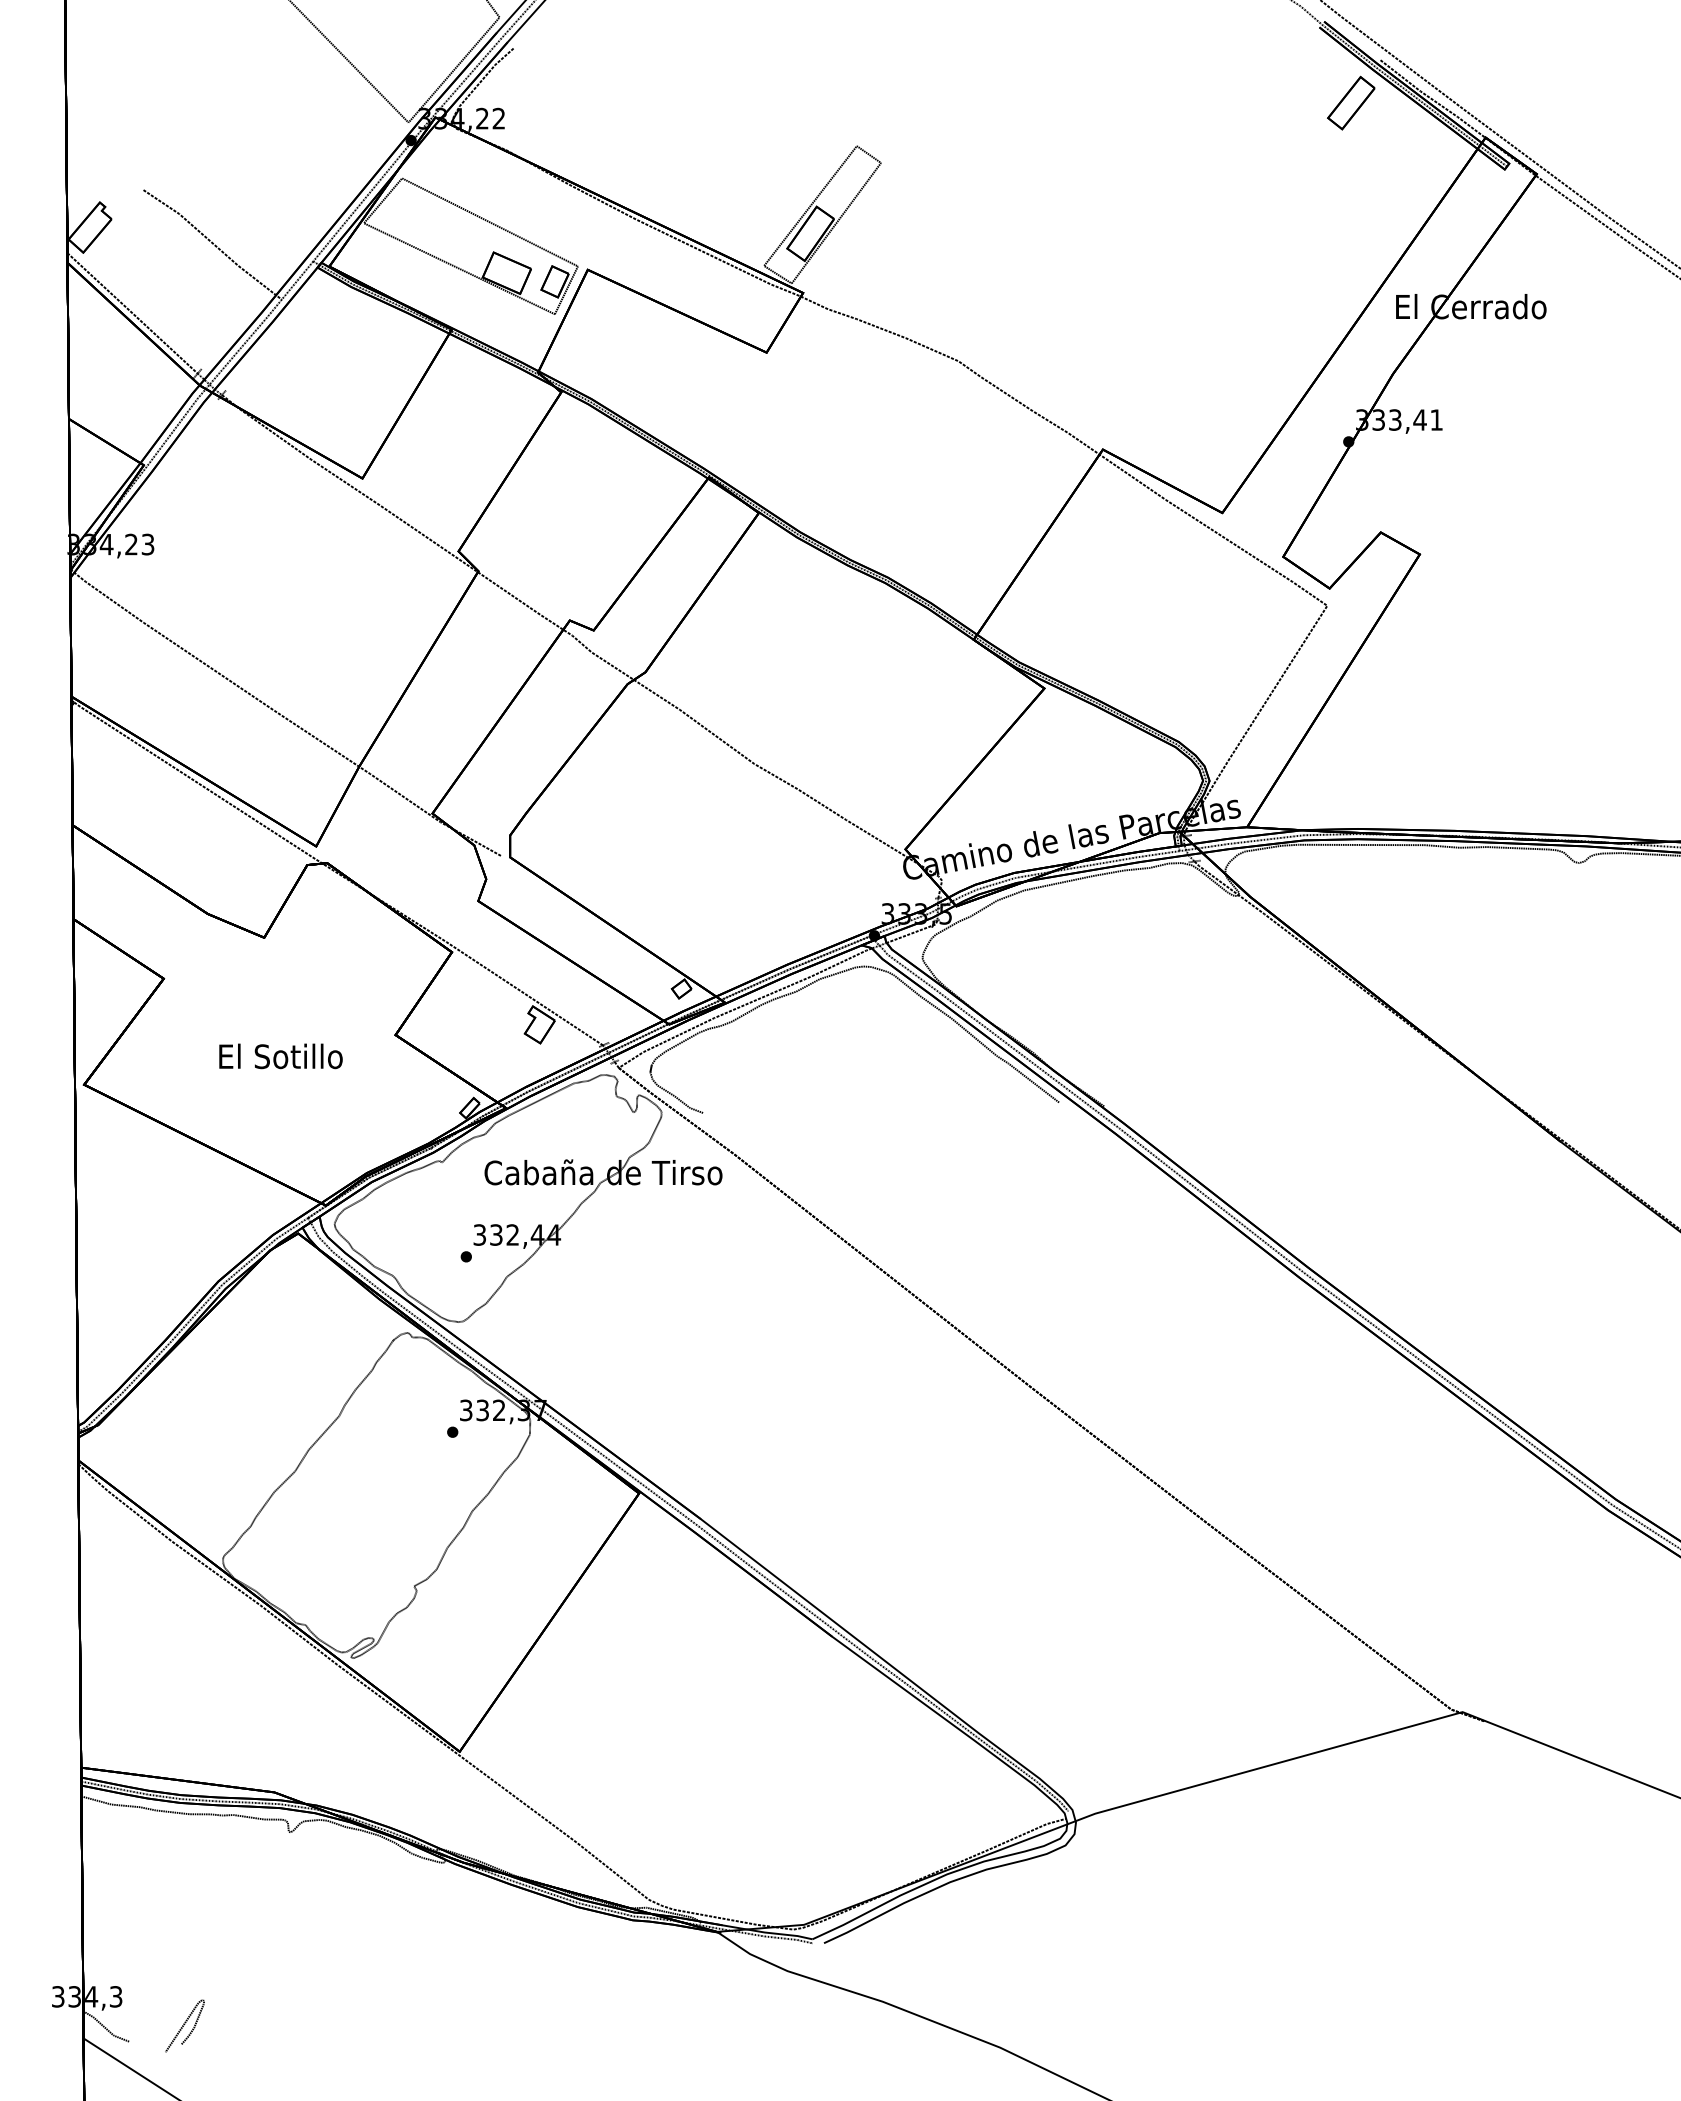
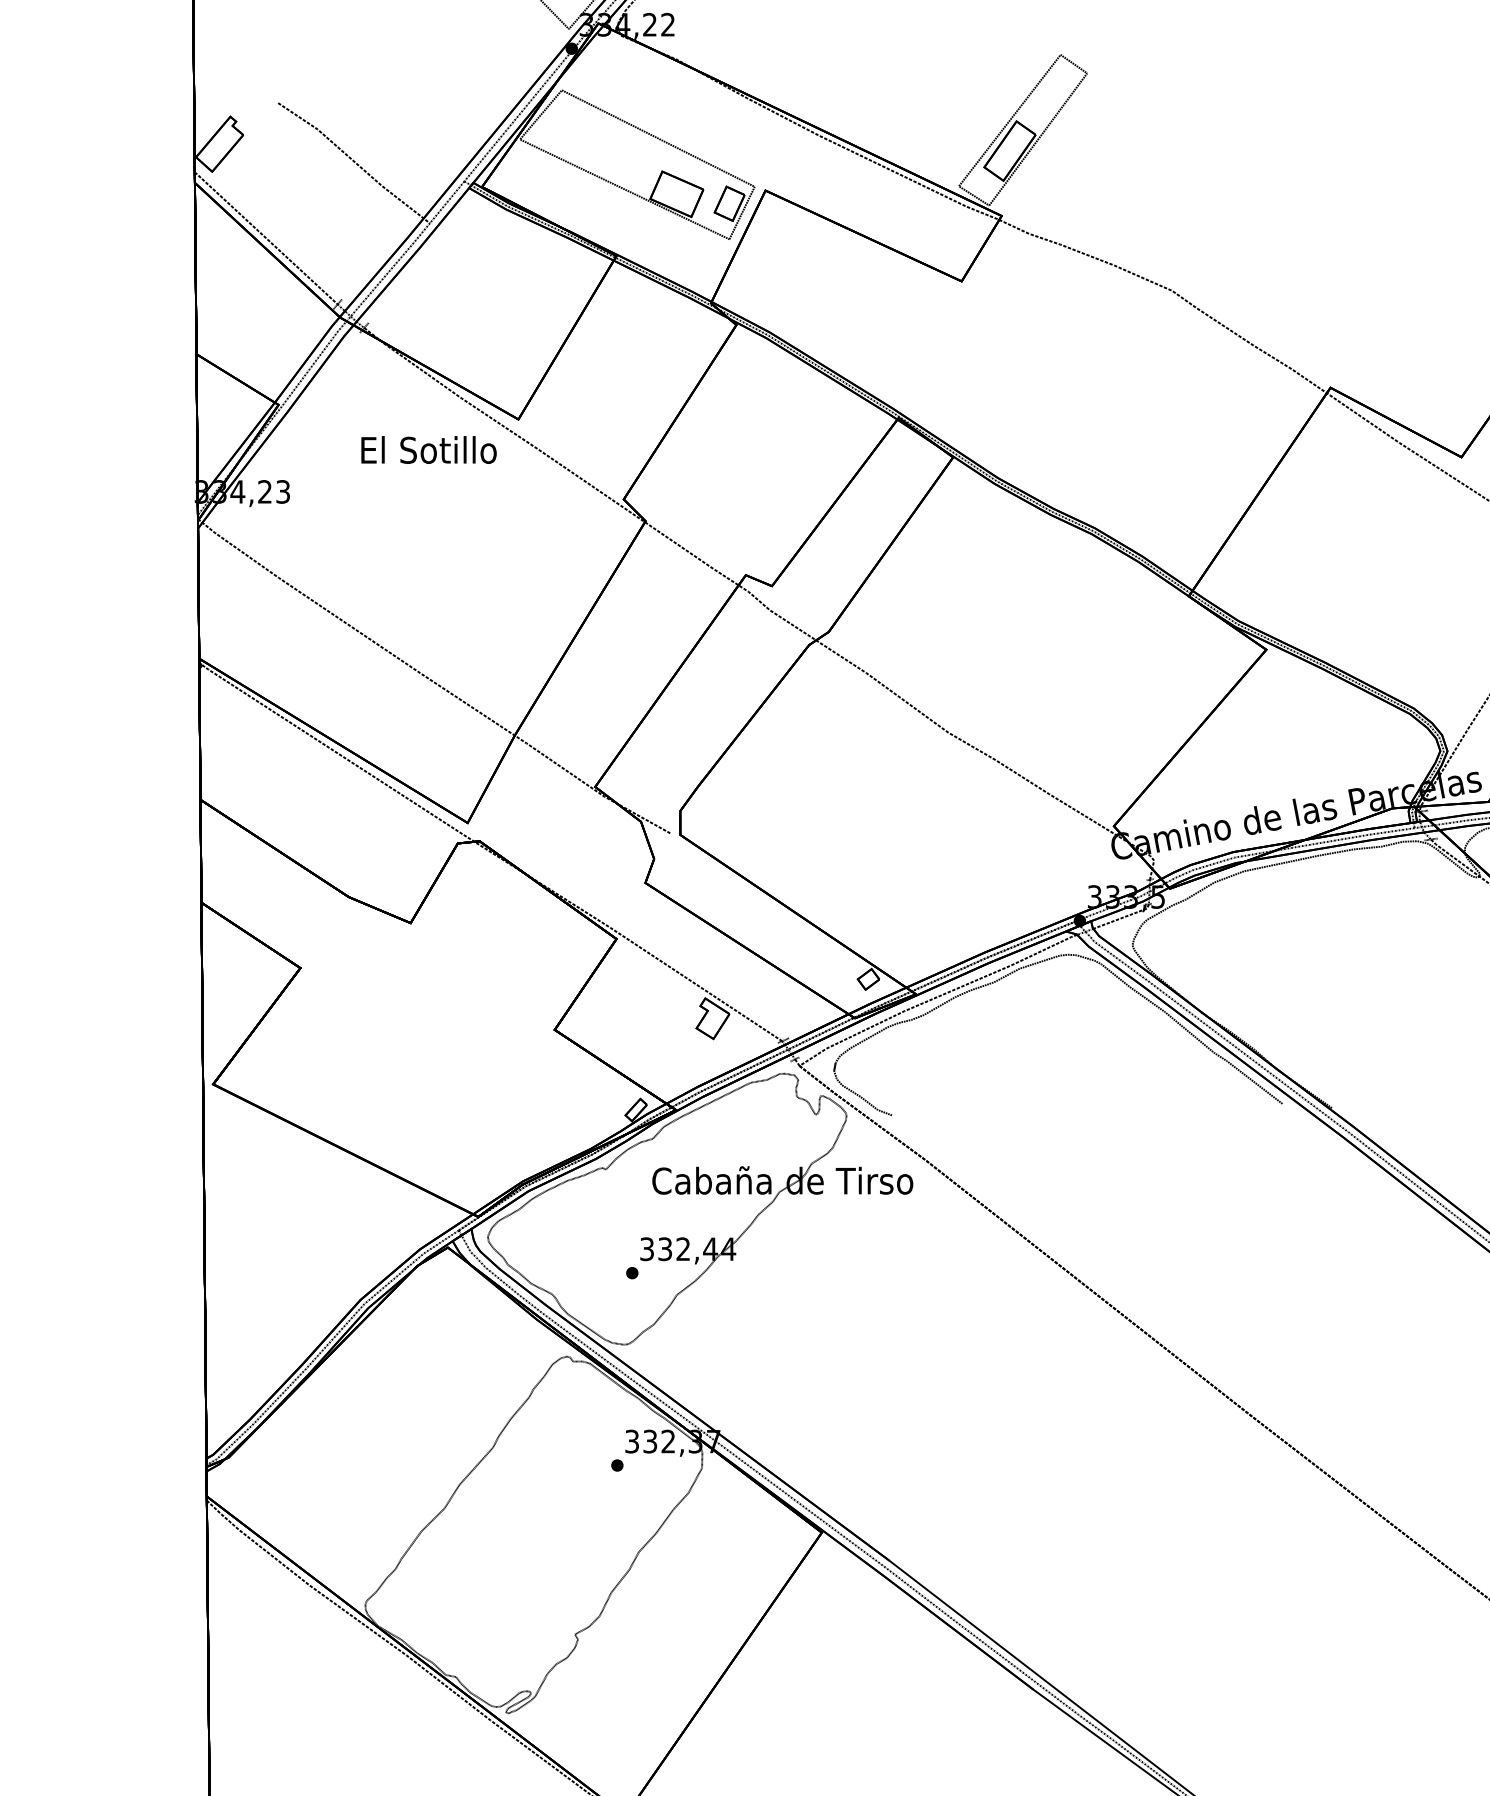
text: (280, 1056) -> (428, 450), moved

